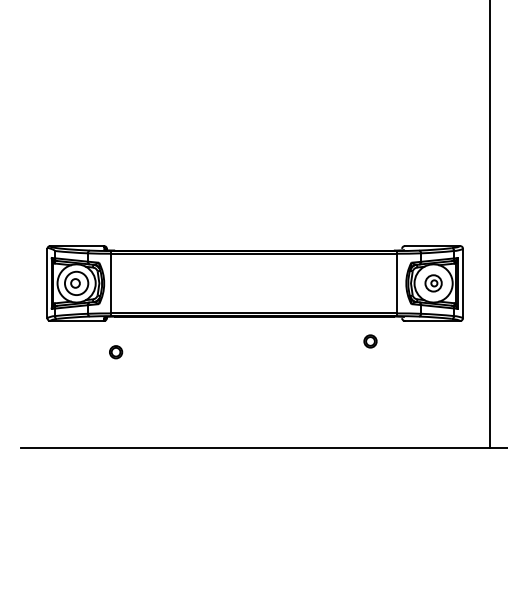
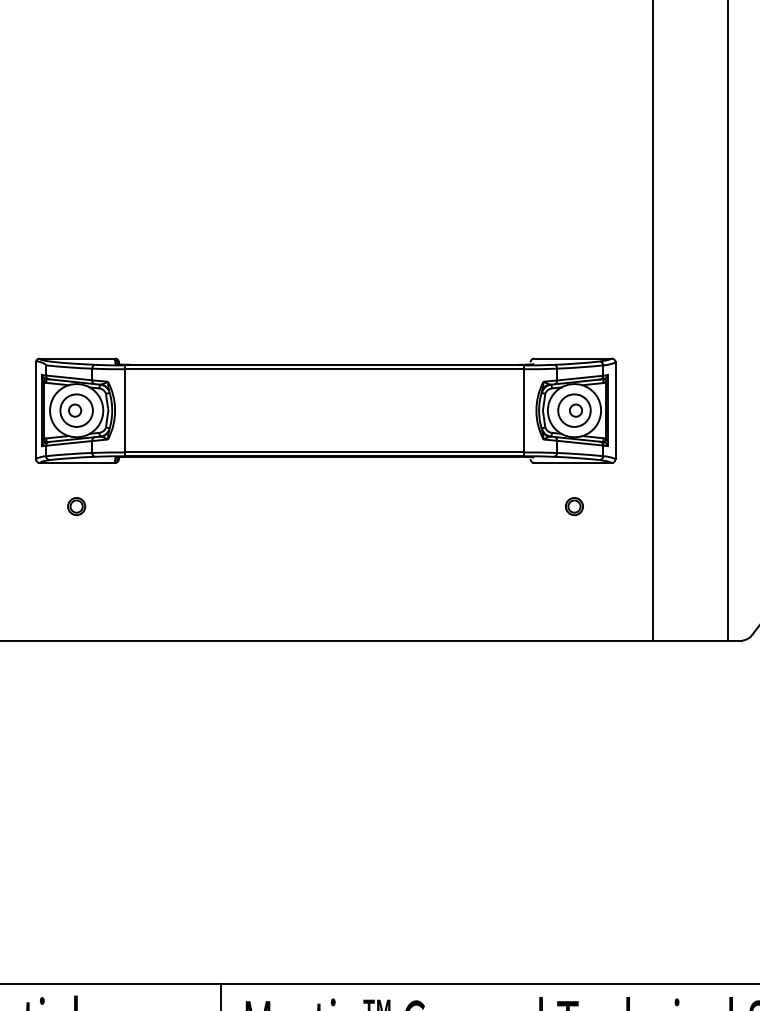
part: (433, 283) -> (574, 410), size x1.43
part: (370, 341) -> (574, 506), moved
part: (115, 352) -> (76, 506), moved

